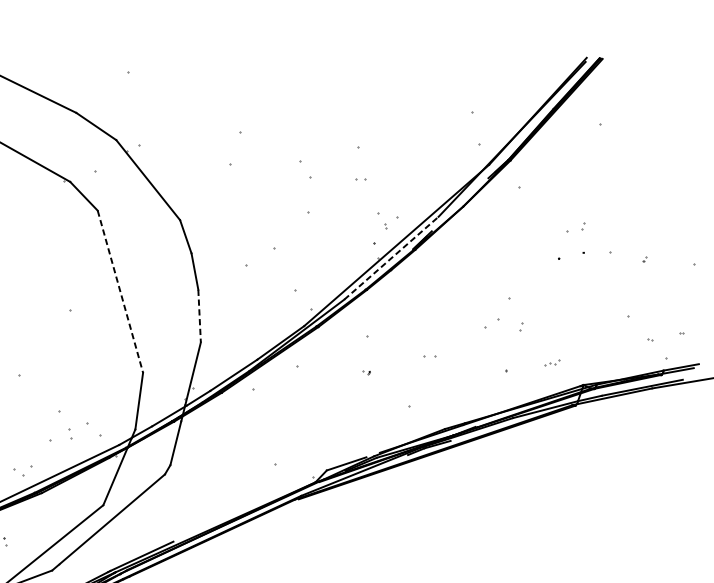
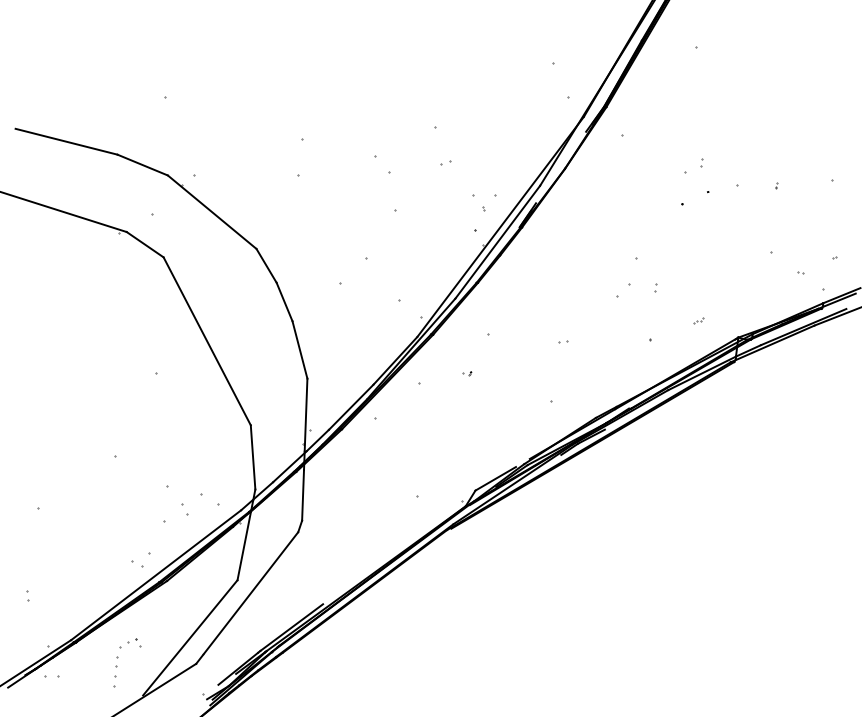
line: (391, 258) -> (497, 242), dashed -> solid
line: (120, 291) -> (207, 341), dashed -> solid
line: (199, 315) -> (299, 349), dashed -> solid
part: (430, 356) -> (563, 341), size x0.62
part: (551, 362) -> (698, 320), size x0.62
part: (366, 372) -> (467, 373), moved

